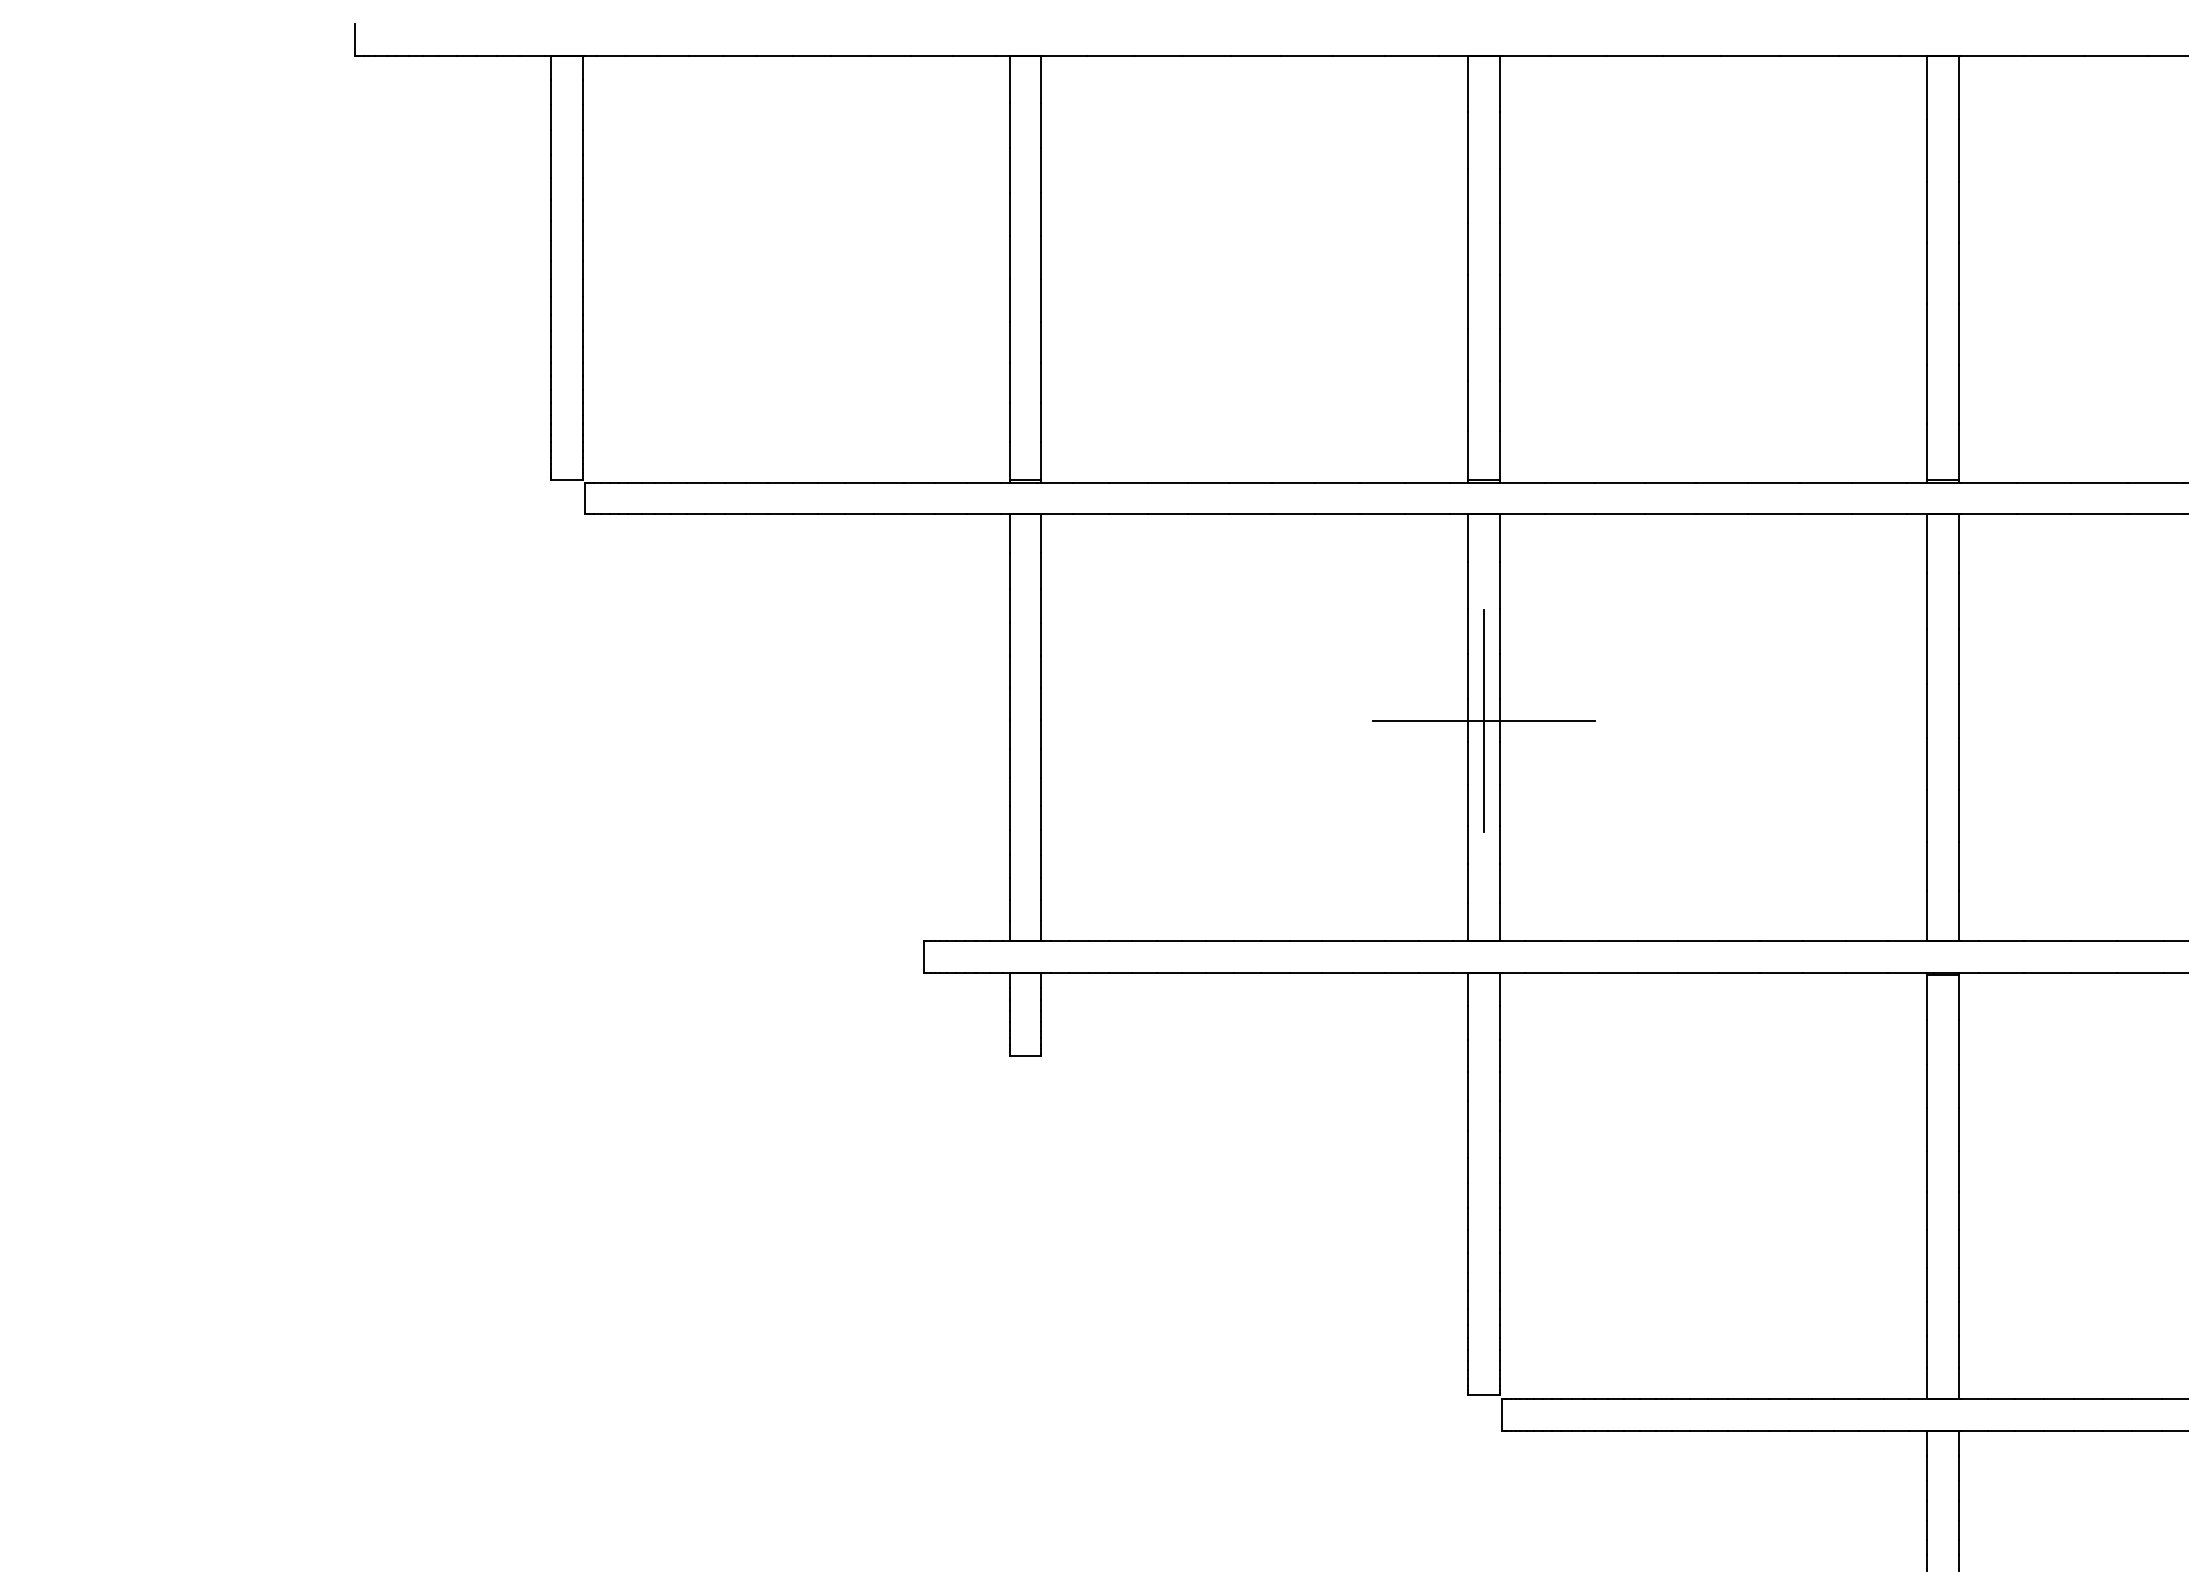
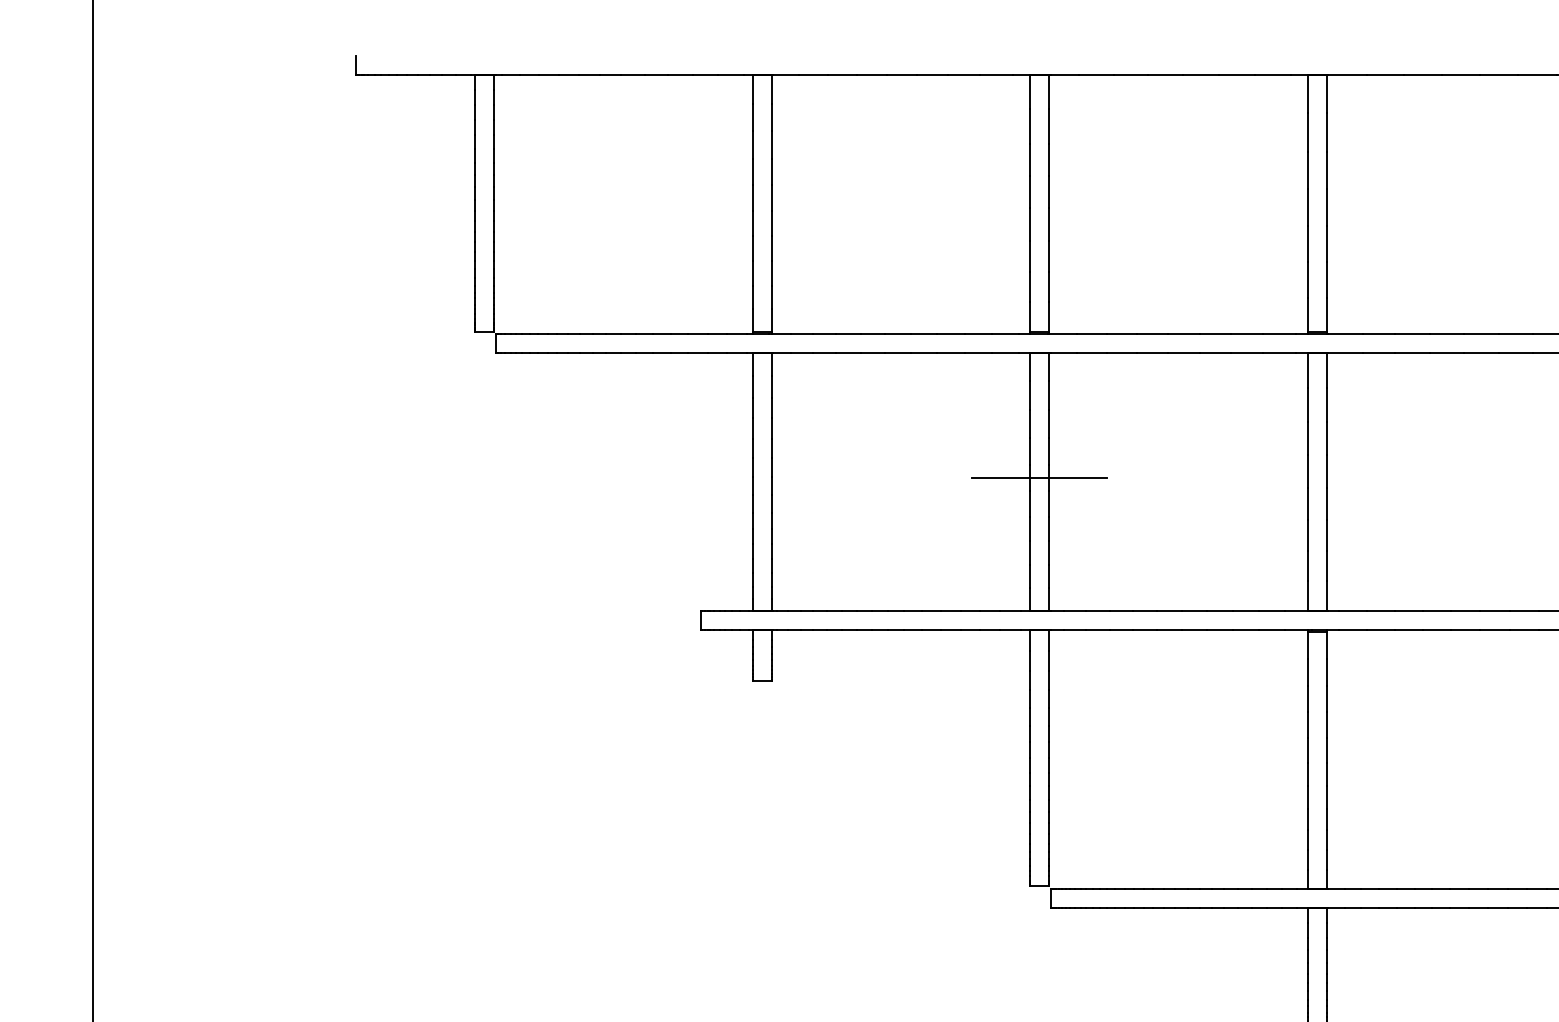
line: (1483, 720) -> (1039, 477), removed

